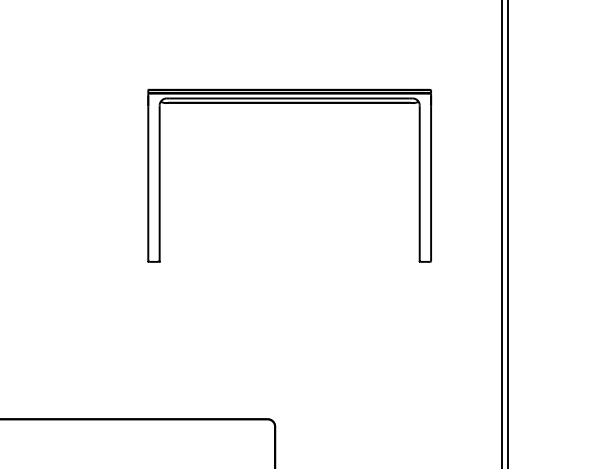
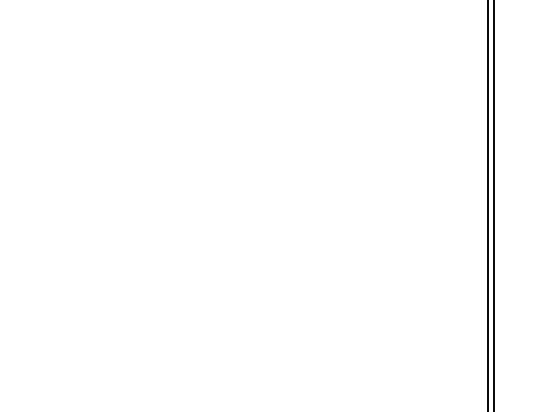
part: (289, 103) -> (275, 97), removed

